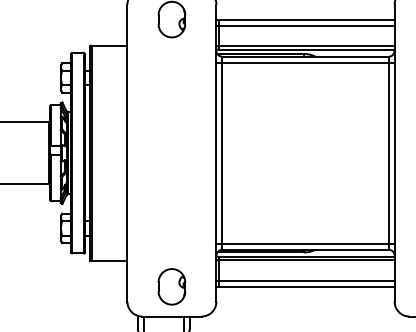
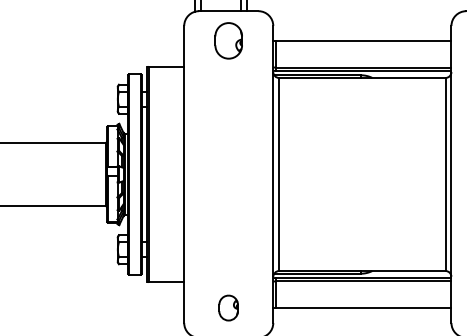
line: (305, 25) -> (362, 46), removed
line: (305, 62) -> (362, 83), removed
line: (305, 244) -> (362, 265), removed
line: (305, 281) -> (362, 302), removed
part: (171, 286) -> (228, 307), size x0.7

